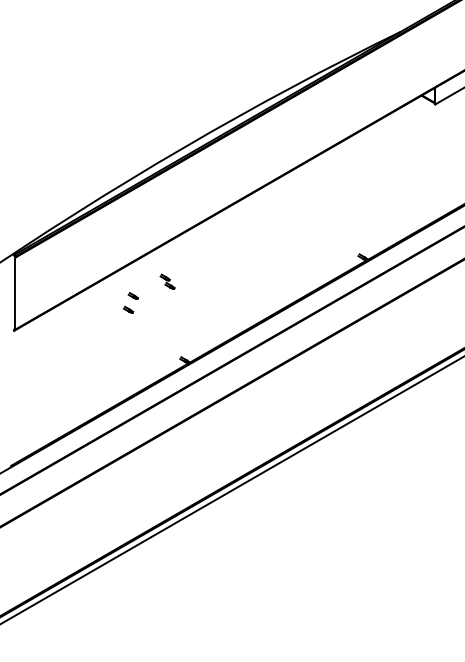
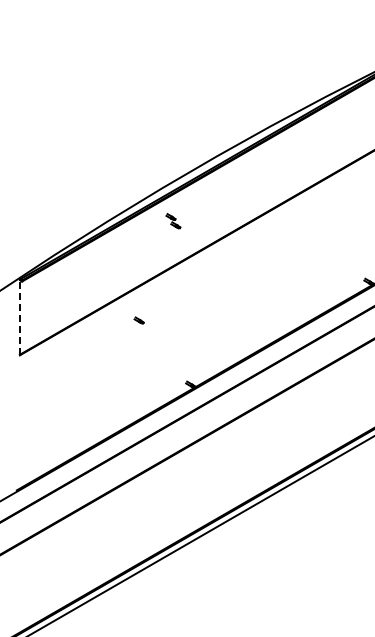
part: (167, 281) -> (173, 220), moved
line: (14, 292) -> (20, 316), solid -> dashed
part: (128, 309) -> (134, 333), removed

